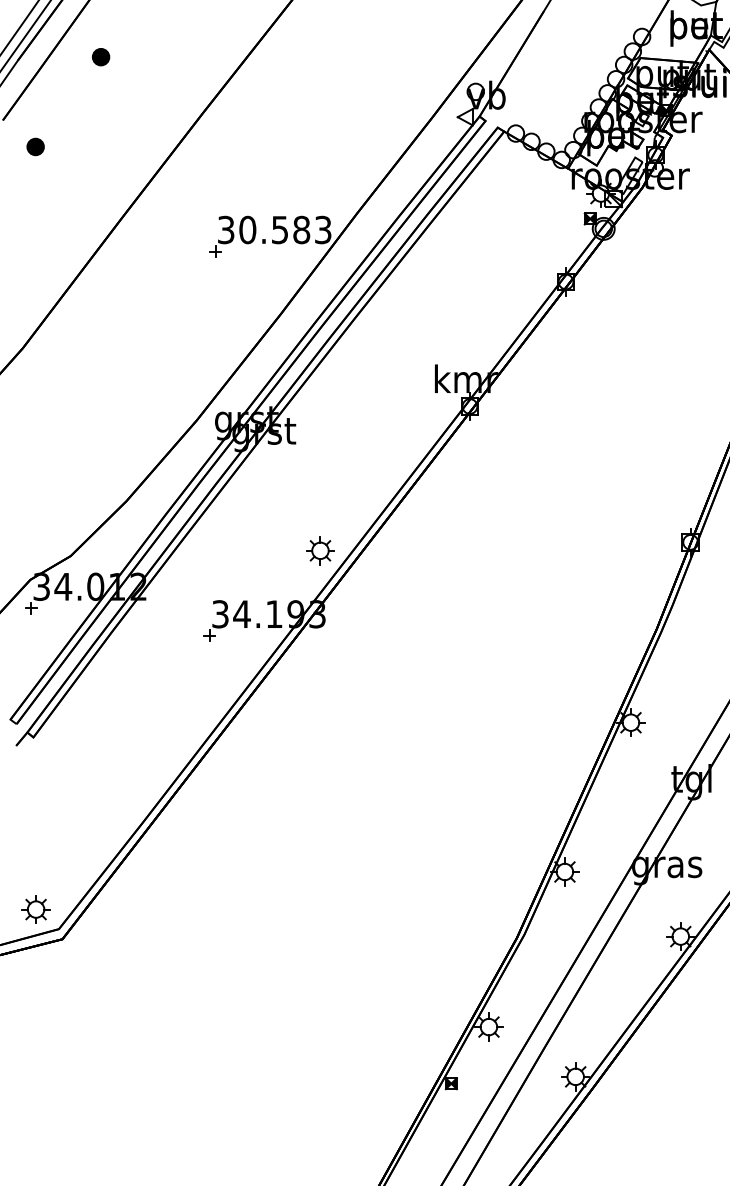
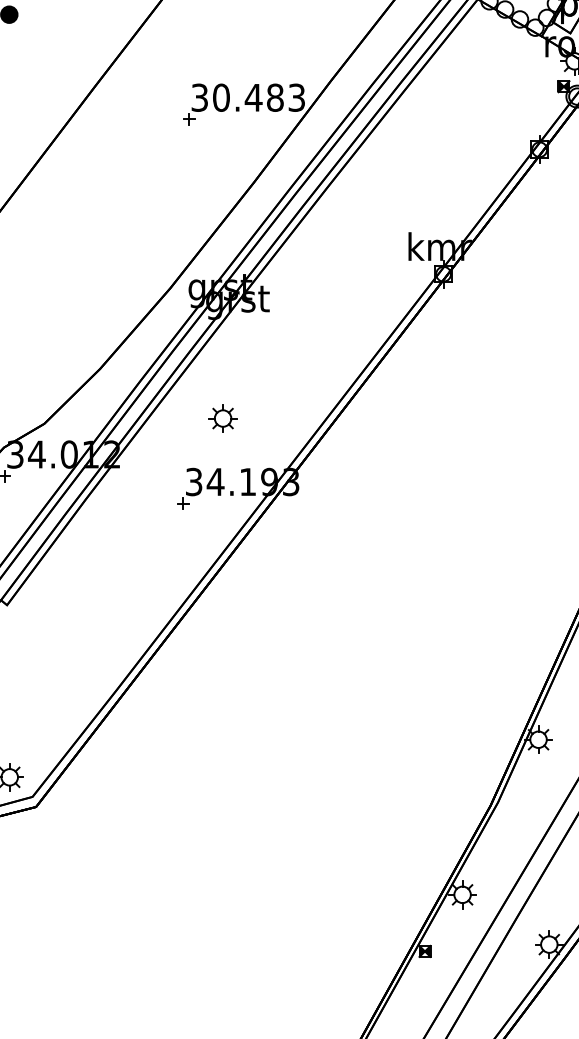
text: (279, 230) -> (253, 98), 30.583 -> 30.483
part: (320, 550) -> (223, 418), moved

